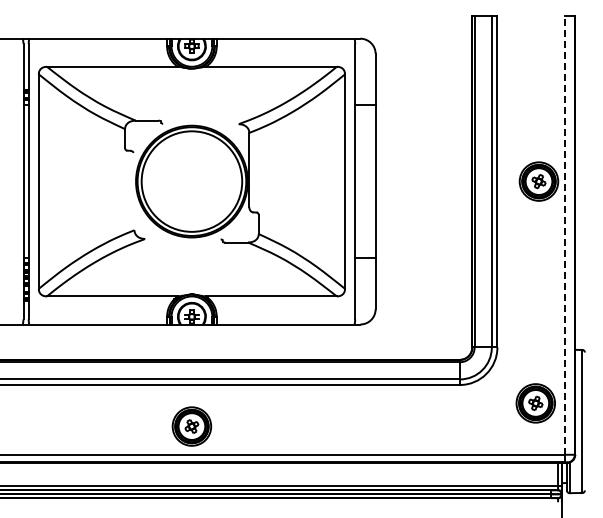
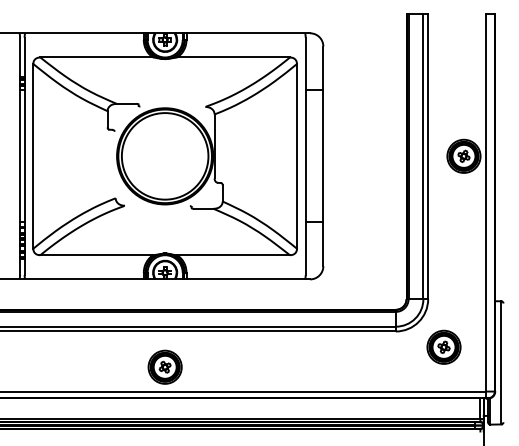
line: (564, 235) -> (485, 202), dashed -> solid
part: (535, 403) -> (443, 347), moved

